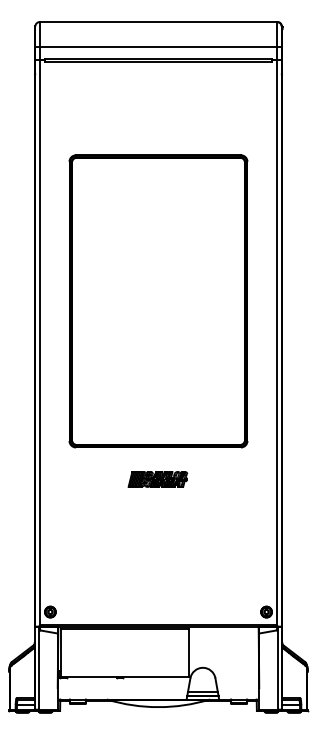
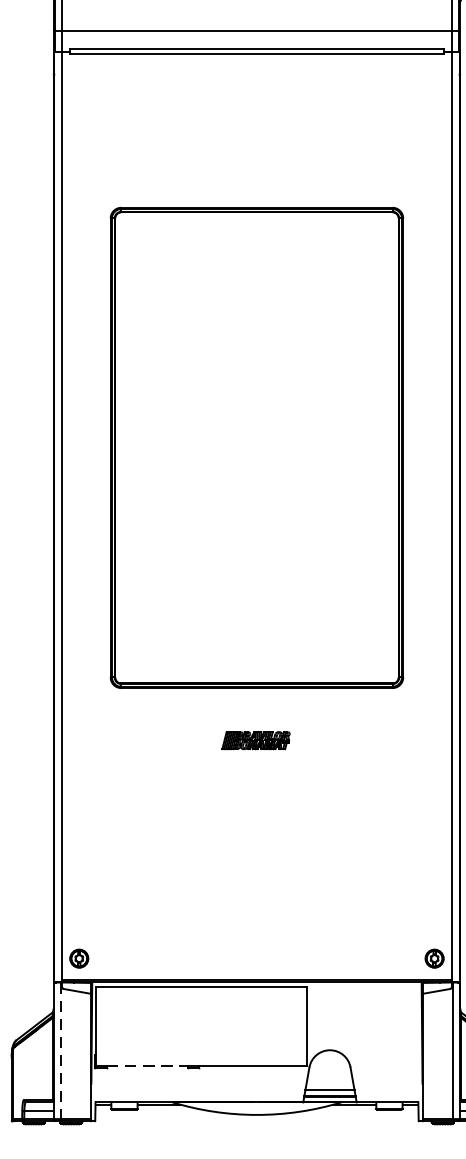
part: (157, 479) -> (255, 740), size x0.7
line: (39, 668) -> (61, 1051), solid -> dashed
line: (91, 677) -> (146, 1066), solid -> dashed

